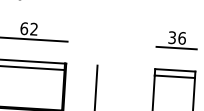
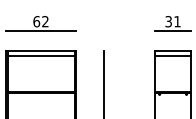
text: (182, 38) -> (177, 21), 36 -> 31

